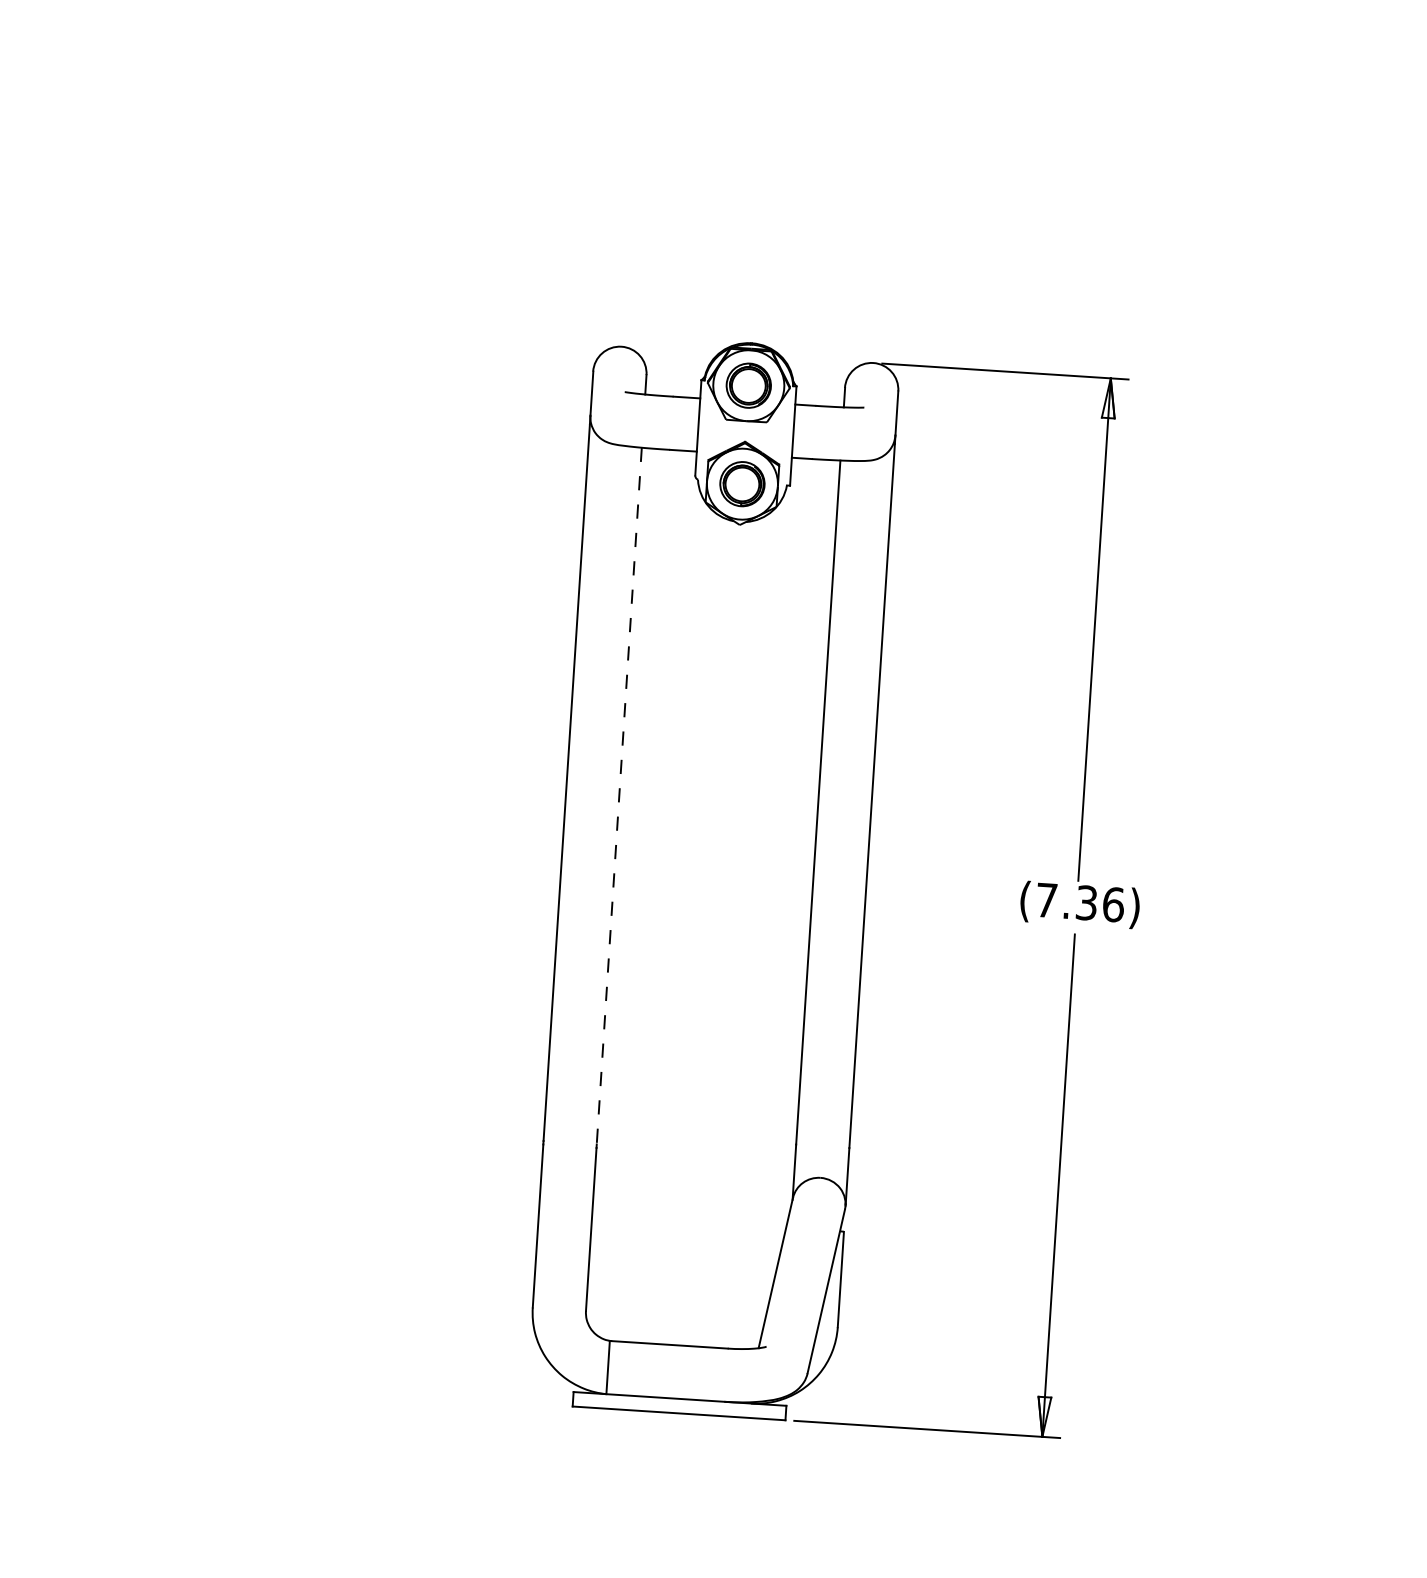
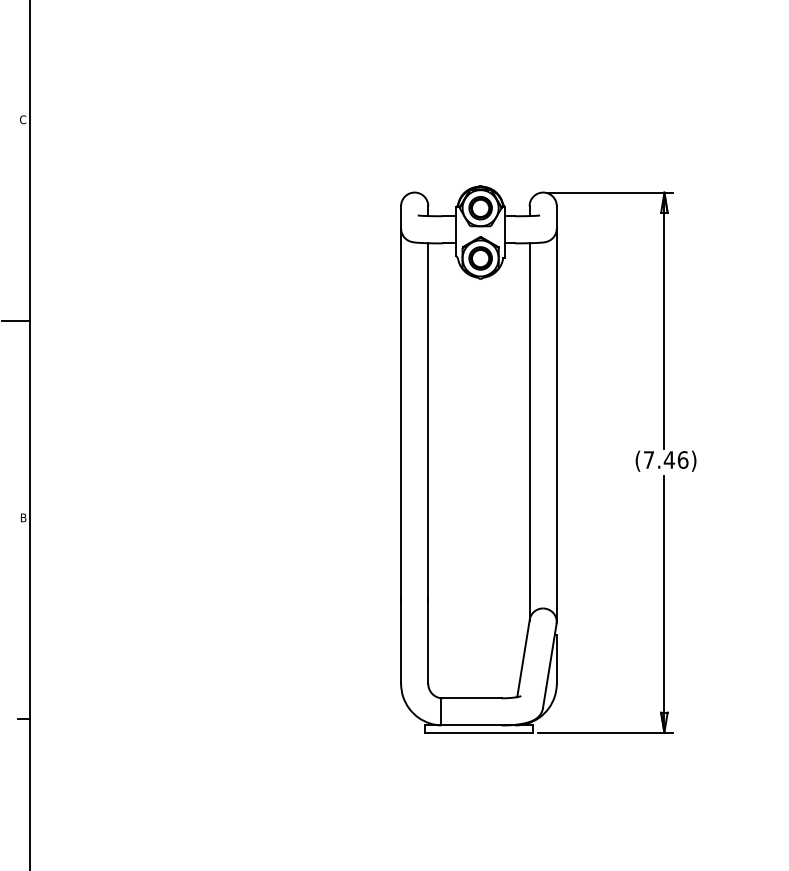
line: (619, 796) -> (428, 421), dashed -> solid
text: (1086, 901) -> (669, 459), (7.36) -> (7.46)

